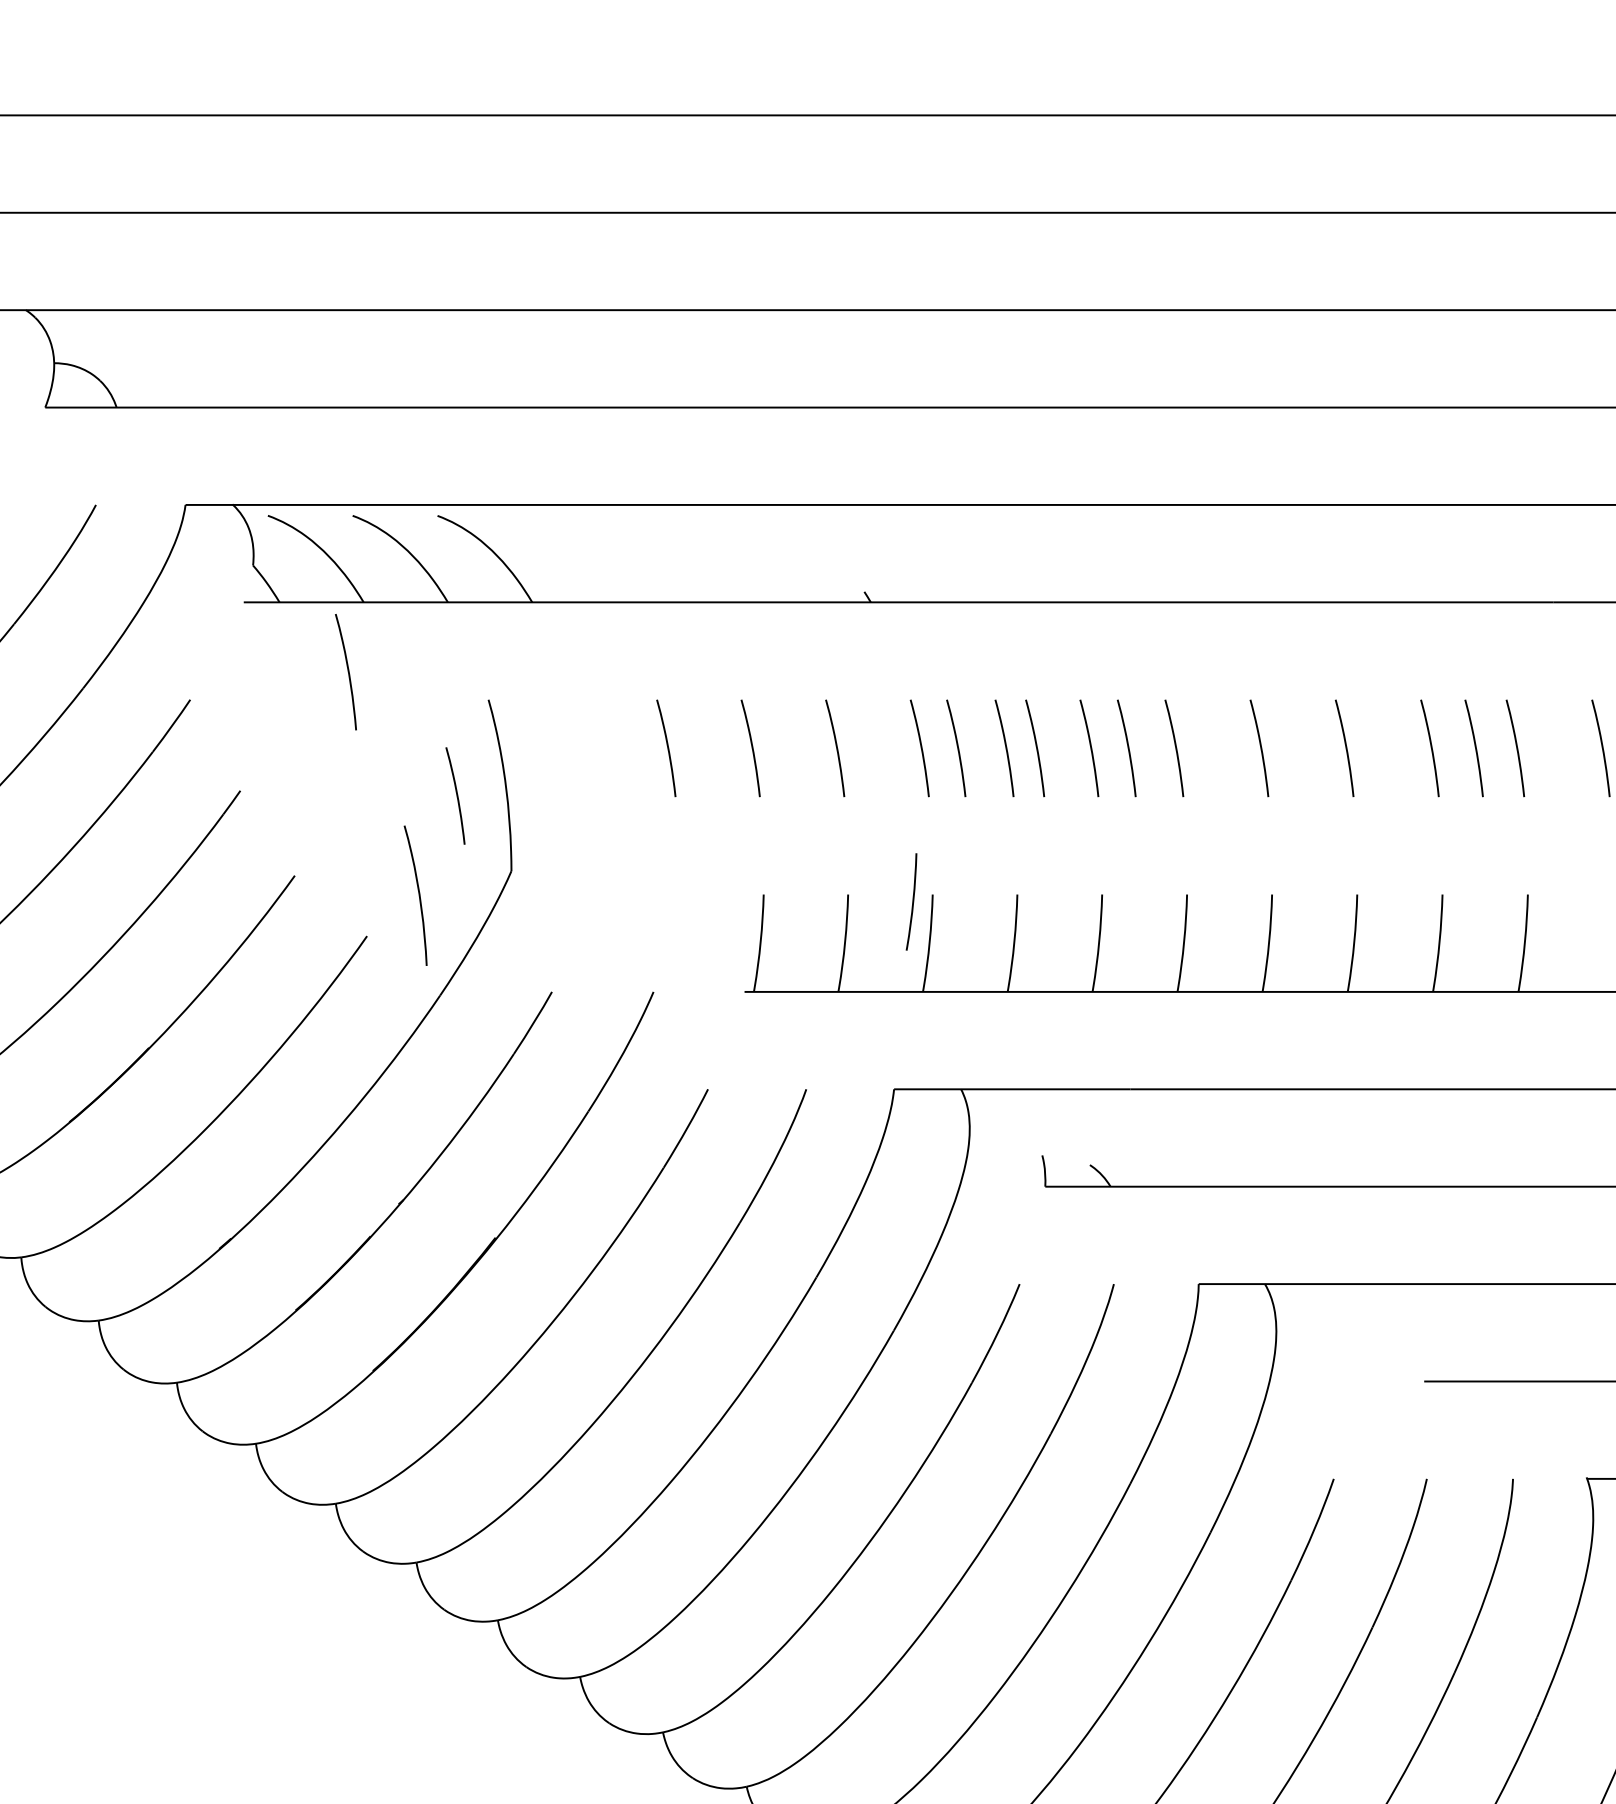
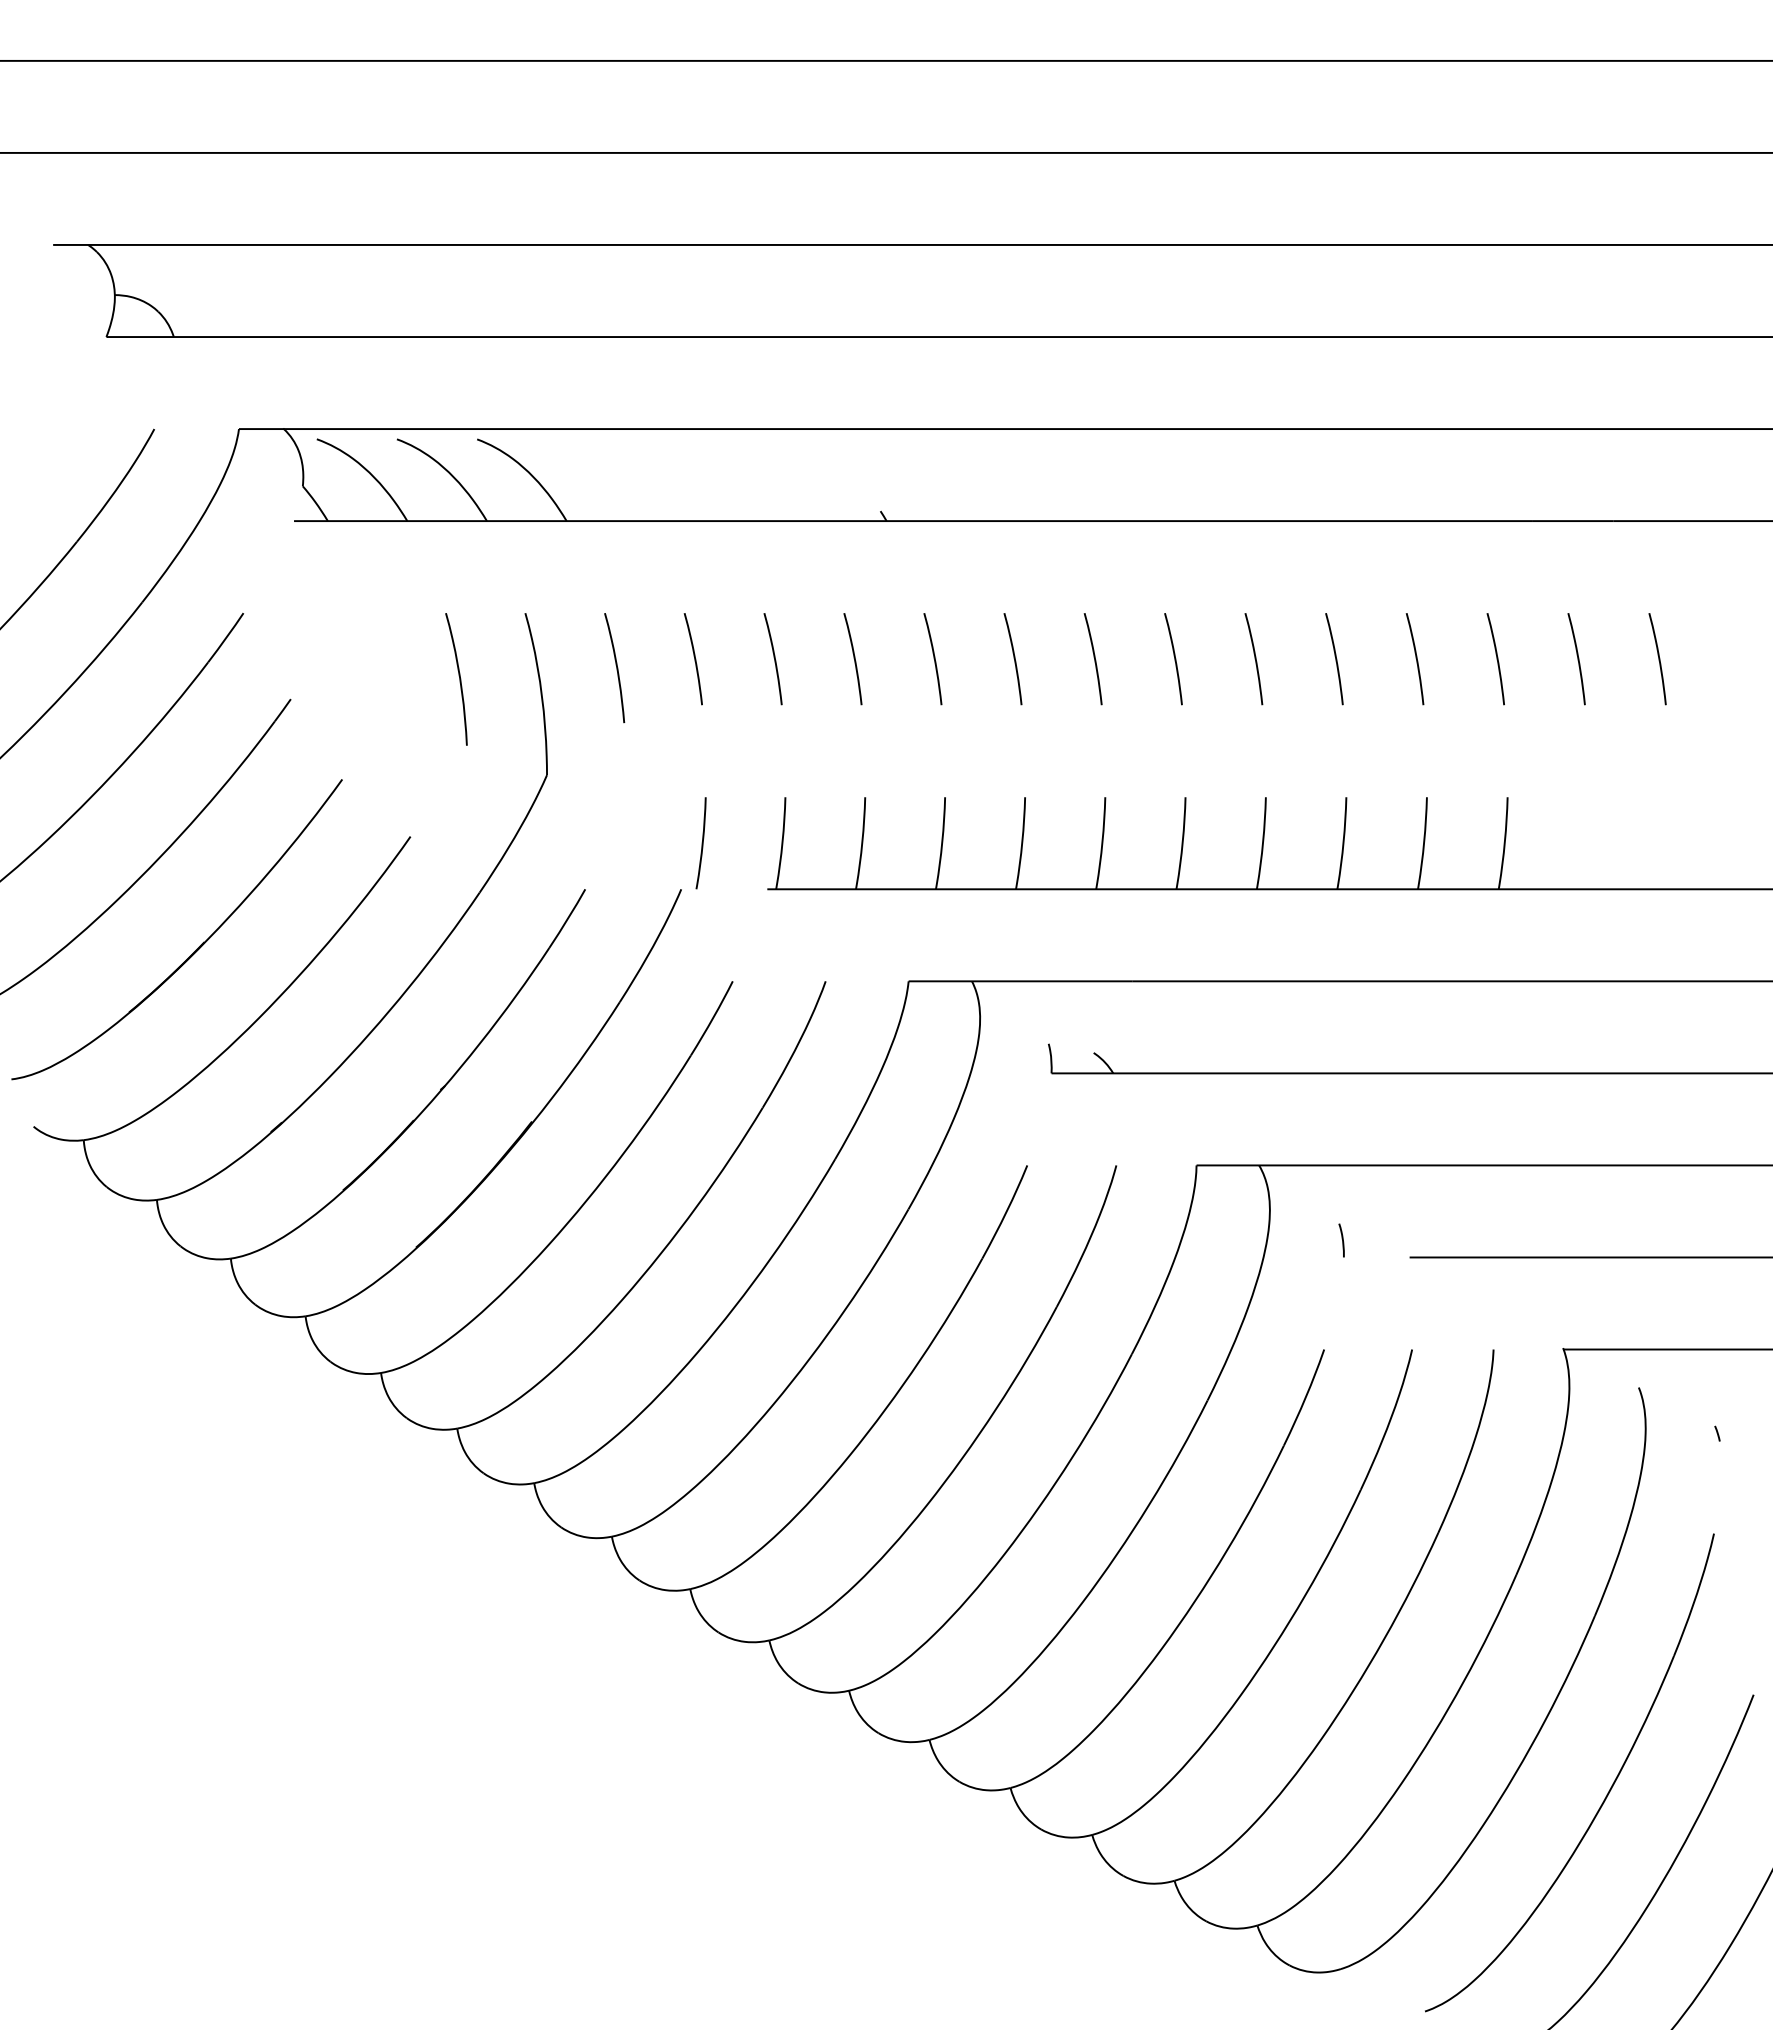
curve: (347, 672) -> (616, 668), moved
curve: (1035, 747) -> (1042, 658), removed
curve: (957, 748) -> (968, 659), removed
curve: (1127, 748) -> (1129, 659), removed
curve: (1474, 748) -> (1457, 659), removed
curve: (456, 796) -> (495, 704), removed
curve: (418, 895) -> (459, 679), moved
curve: (911, 902) -> (701, 843), moved
curve: (1352, 1362) -> (1341, 1239), added

